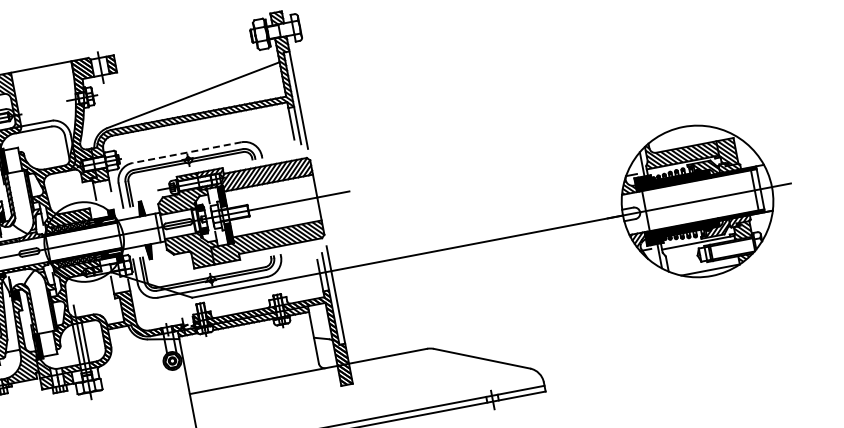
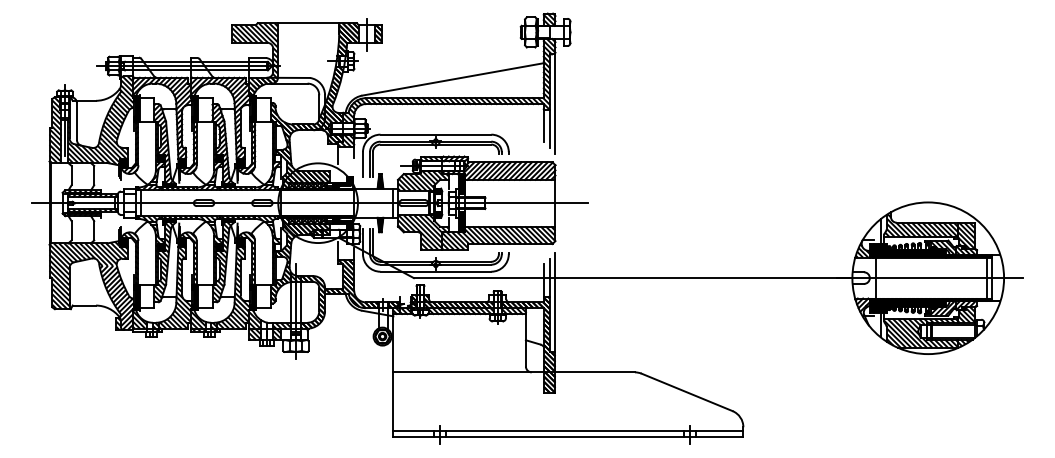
line: (186, 152) -> (435, 134), dashed -> solid
hatch: (700, 257) -> (920, 333), added

